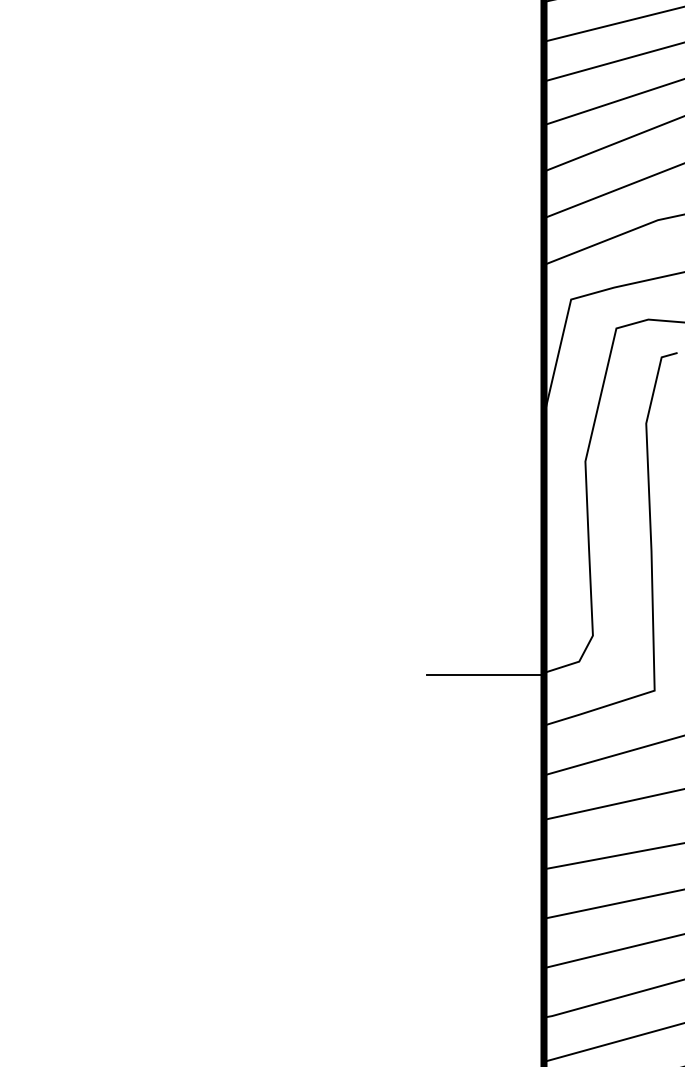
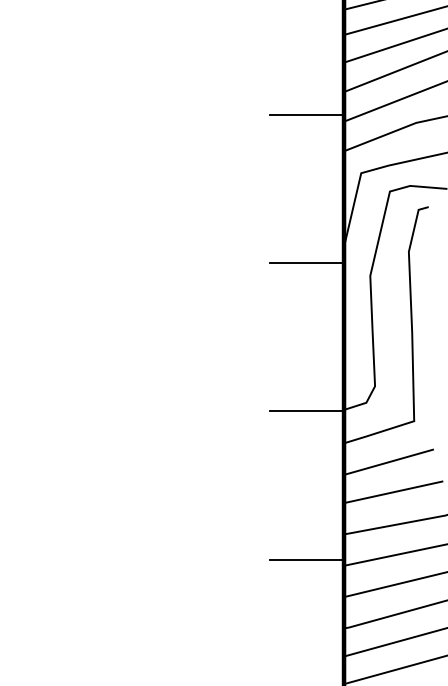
line: (484, 206) -> (306, 114), added
line: (484, 440) -> (306, 262), added
line: (484, 908) -> (306, 559), added

